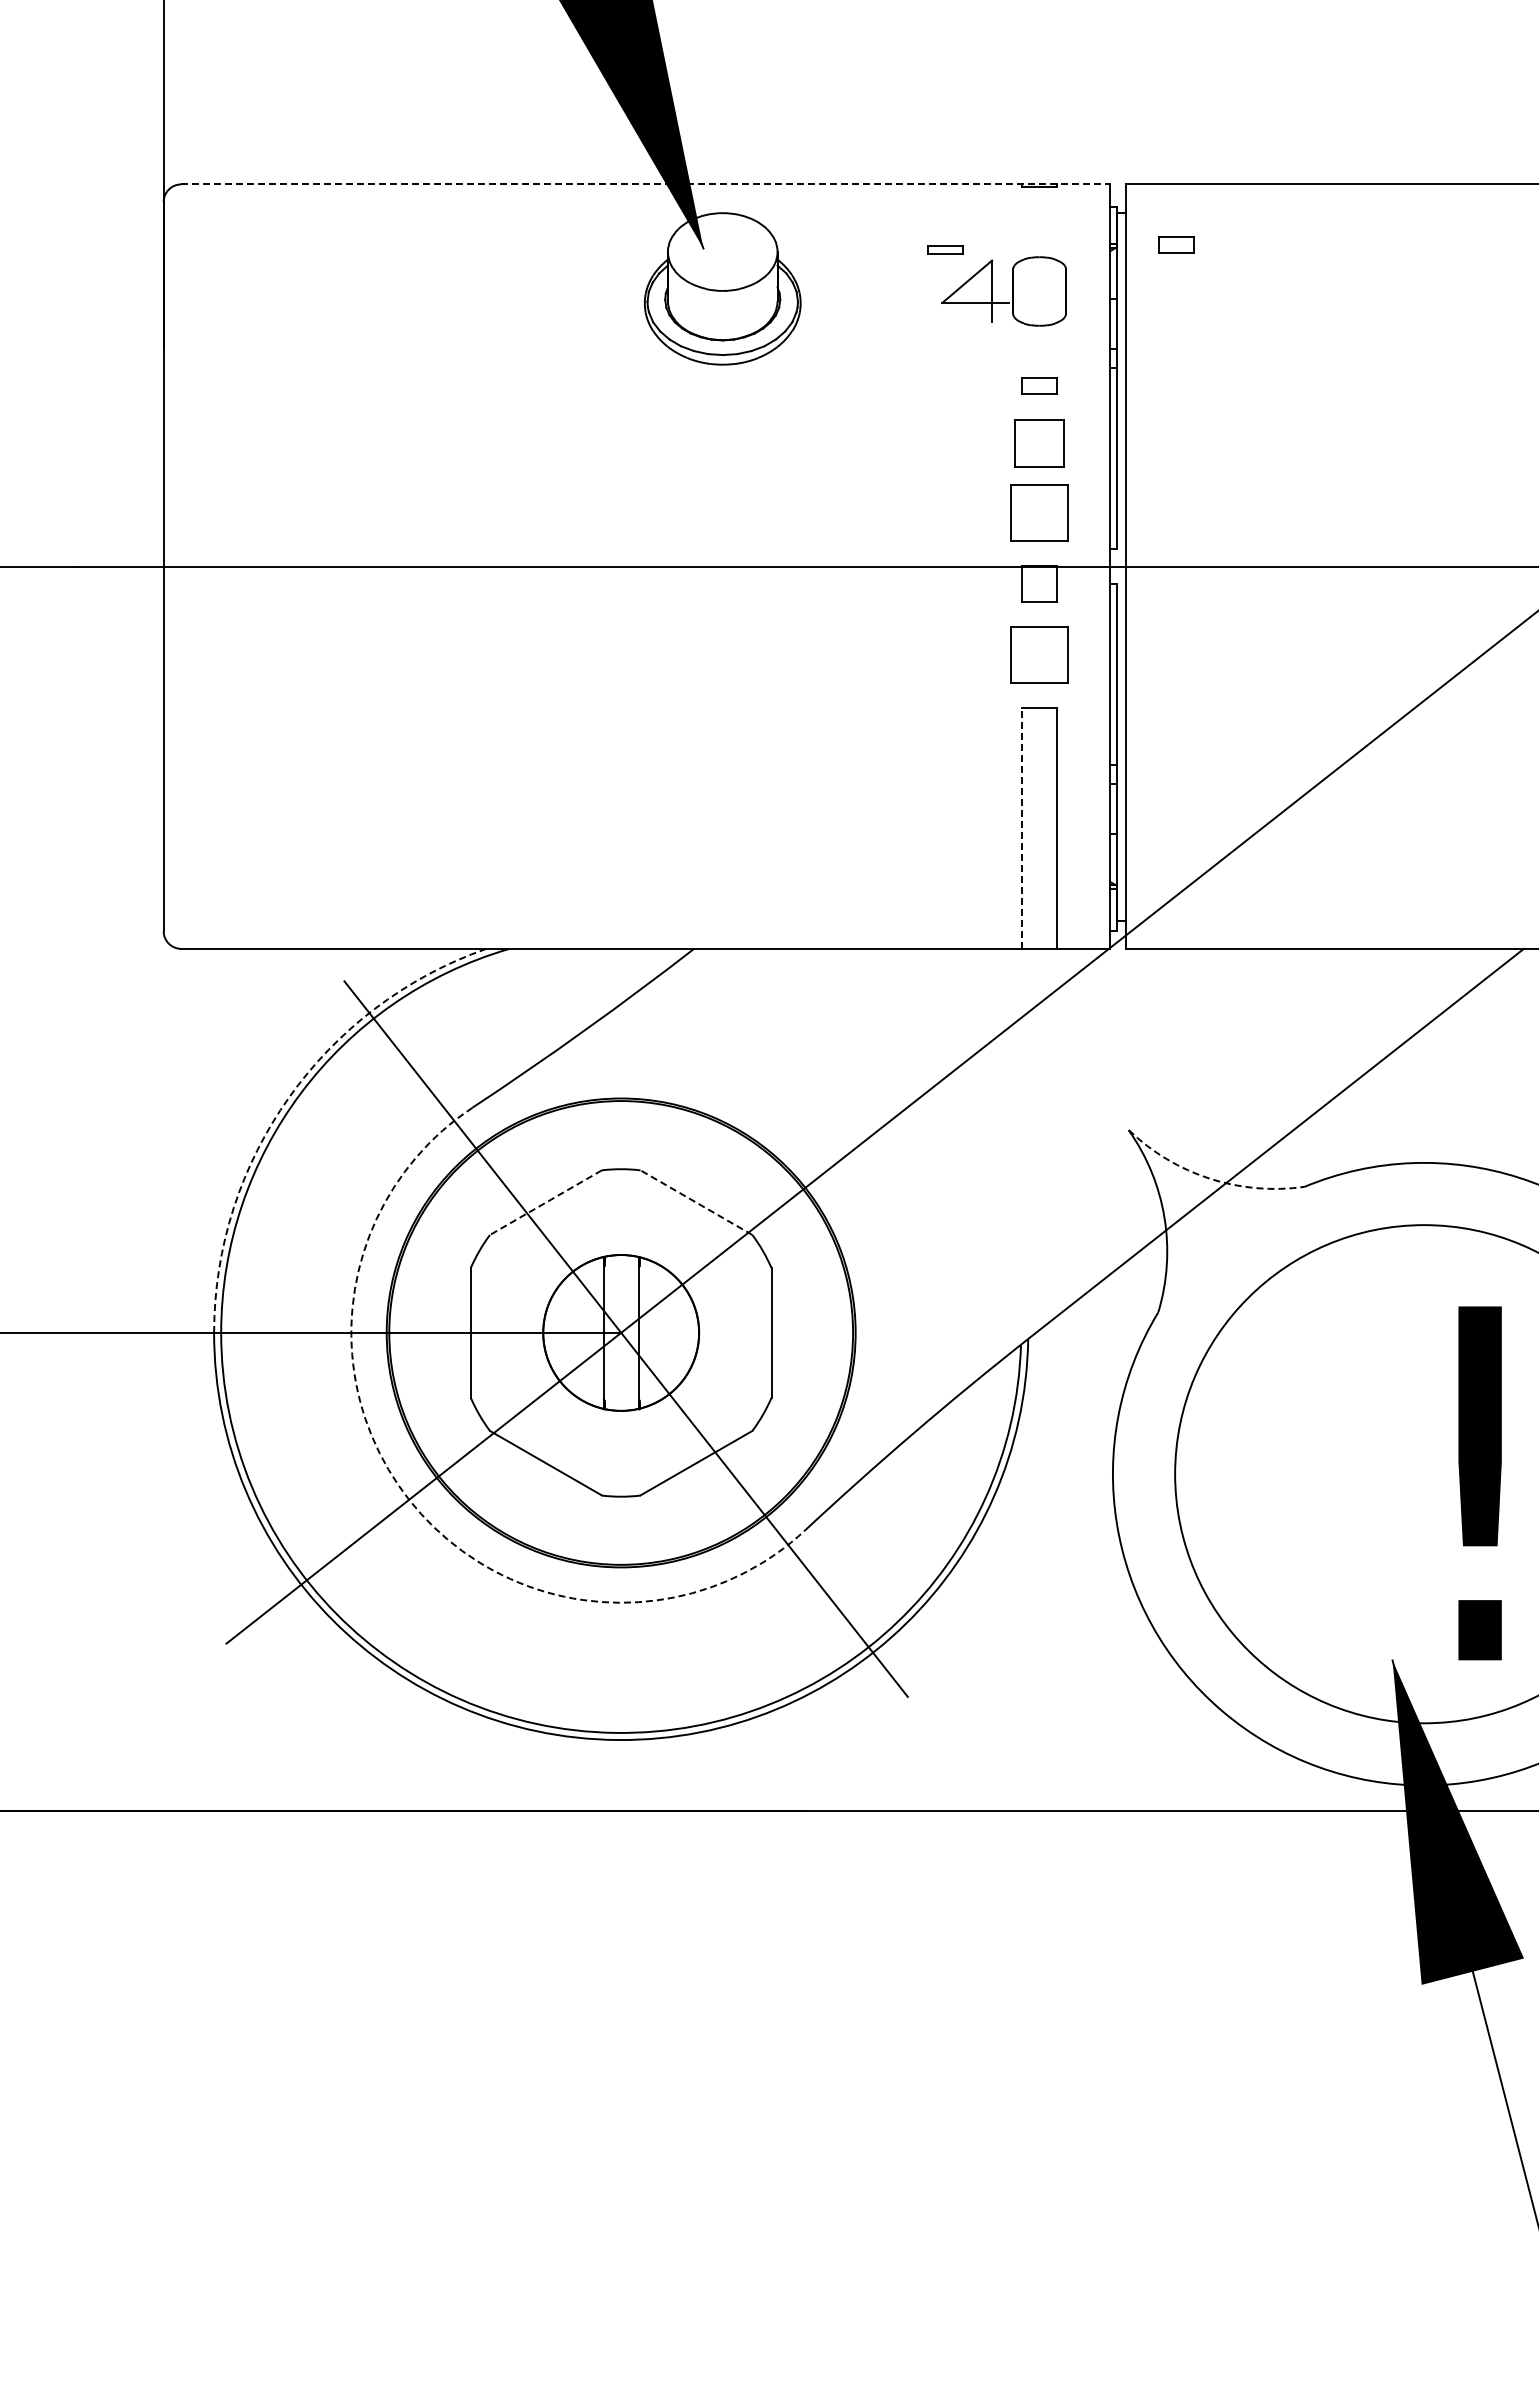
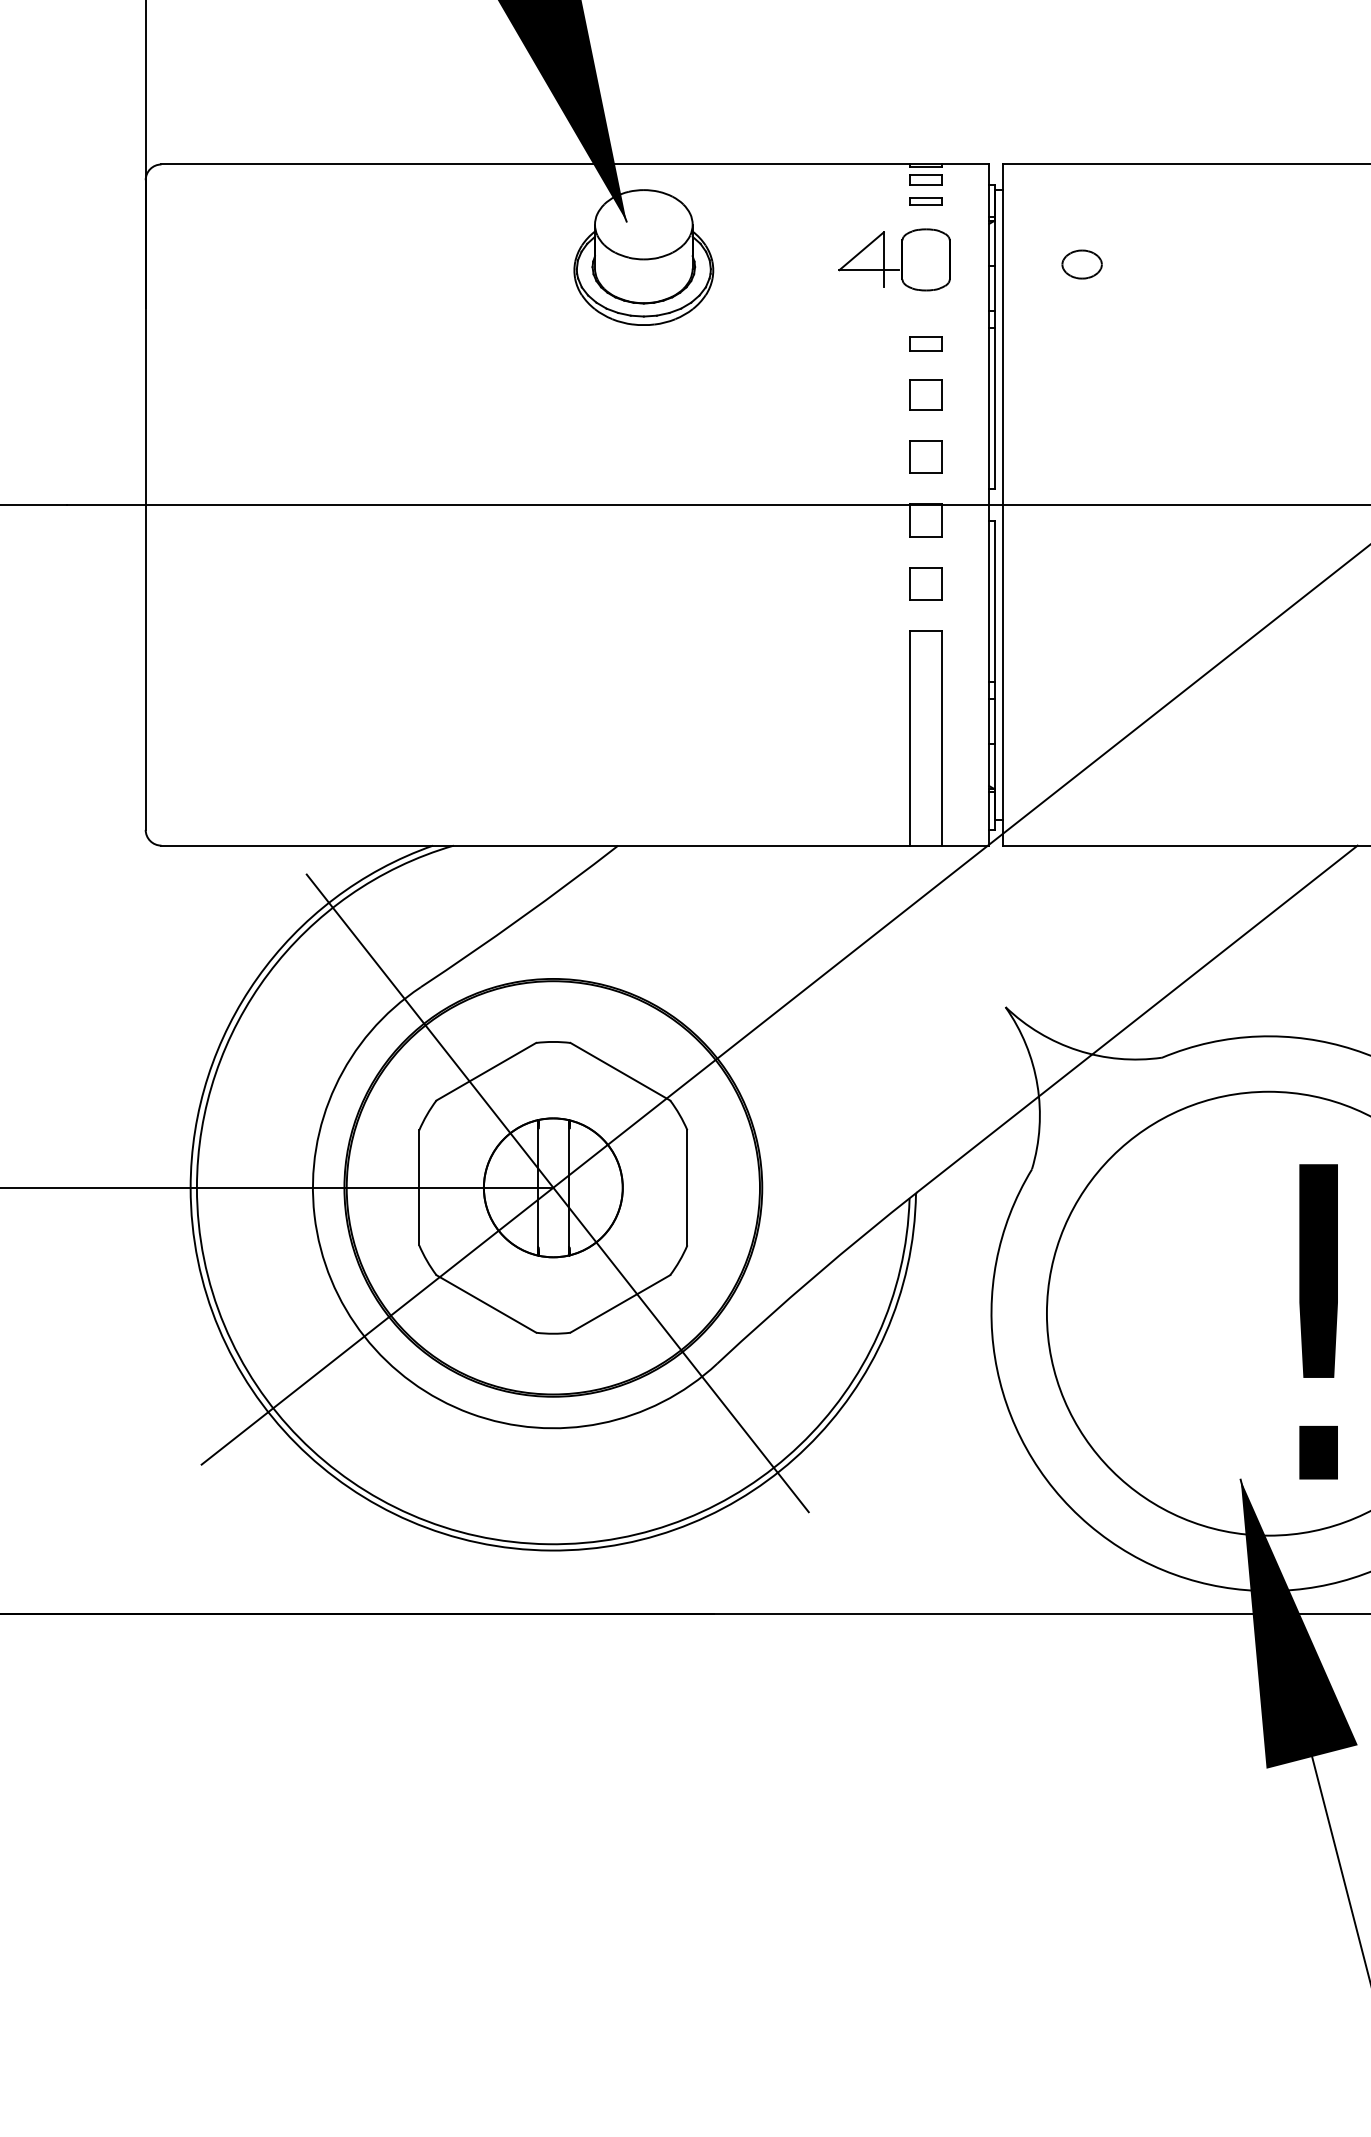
line: (645, 184) -> (575, 164), dashed -> solid
part: (1039, 201) -> (926, 179), added
part: (1176, 244) -> (1048, 218), removed
part: (945, 249) -> (926, 201), moved
part: (1214, 296) -> (1081, 264), added
part: (1039, 442) -> (926, 394), size x0.71
part: (1039, 512) -> (926, 456), size x0.62
part: (1039, 655) -> (926, 584), size x0.62
line: (1021, 828) -> (910, 738), dashed -> solid
arc: (289, 1097) -> (257, 978), dashed -> solid
arc: (1209, 1178) -> (1077, 1050), dashed -> solid
line: (545, 1202) -> (485, 1071), dashed -> solid
line: (696, 1202) -> (620, 1071), dashed -> solid
arc: (409, 1499) -> (364, 1336), dashed -> solid

